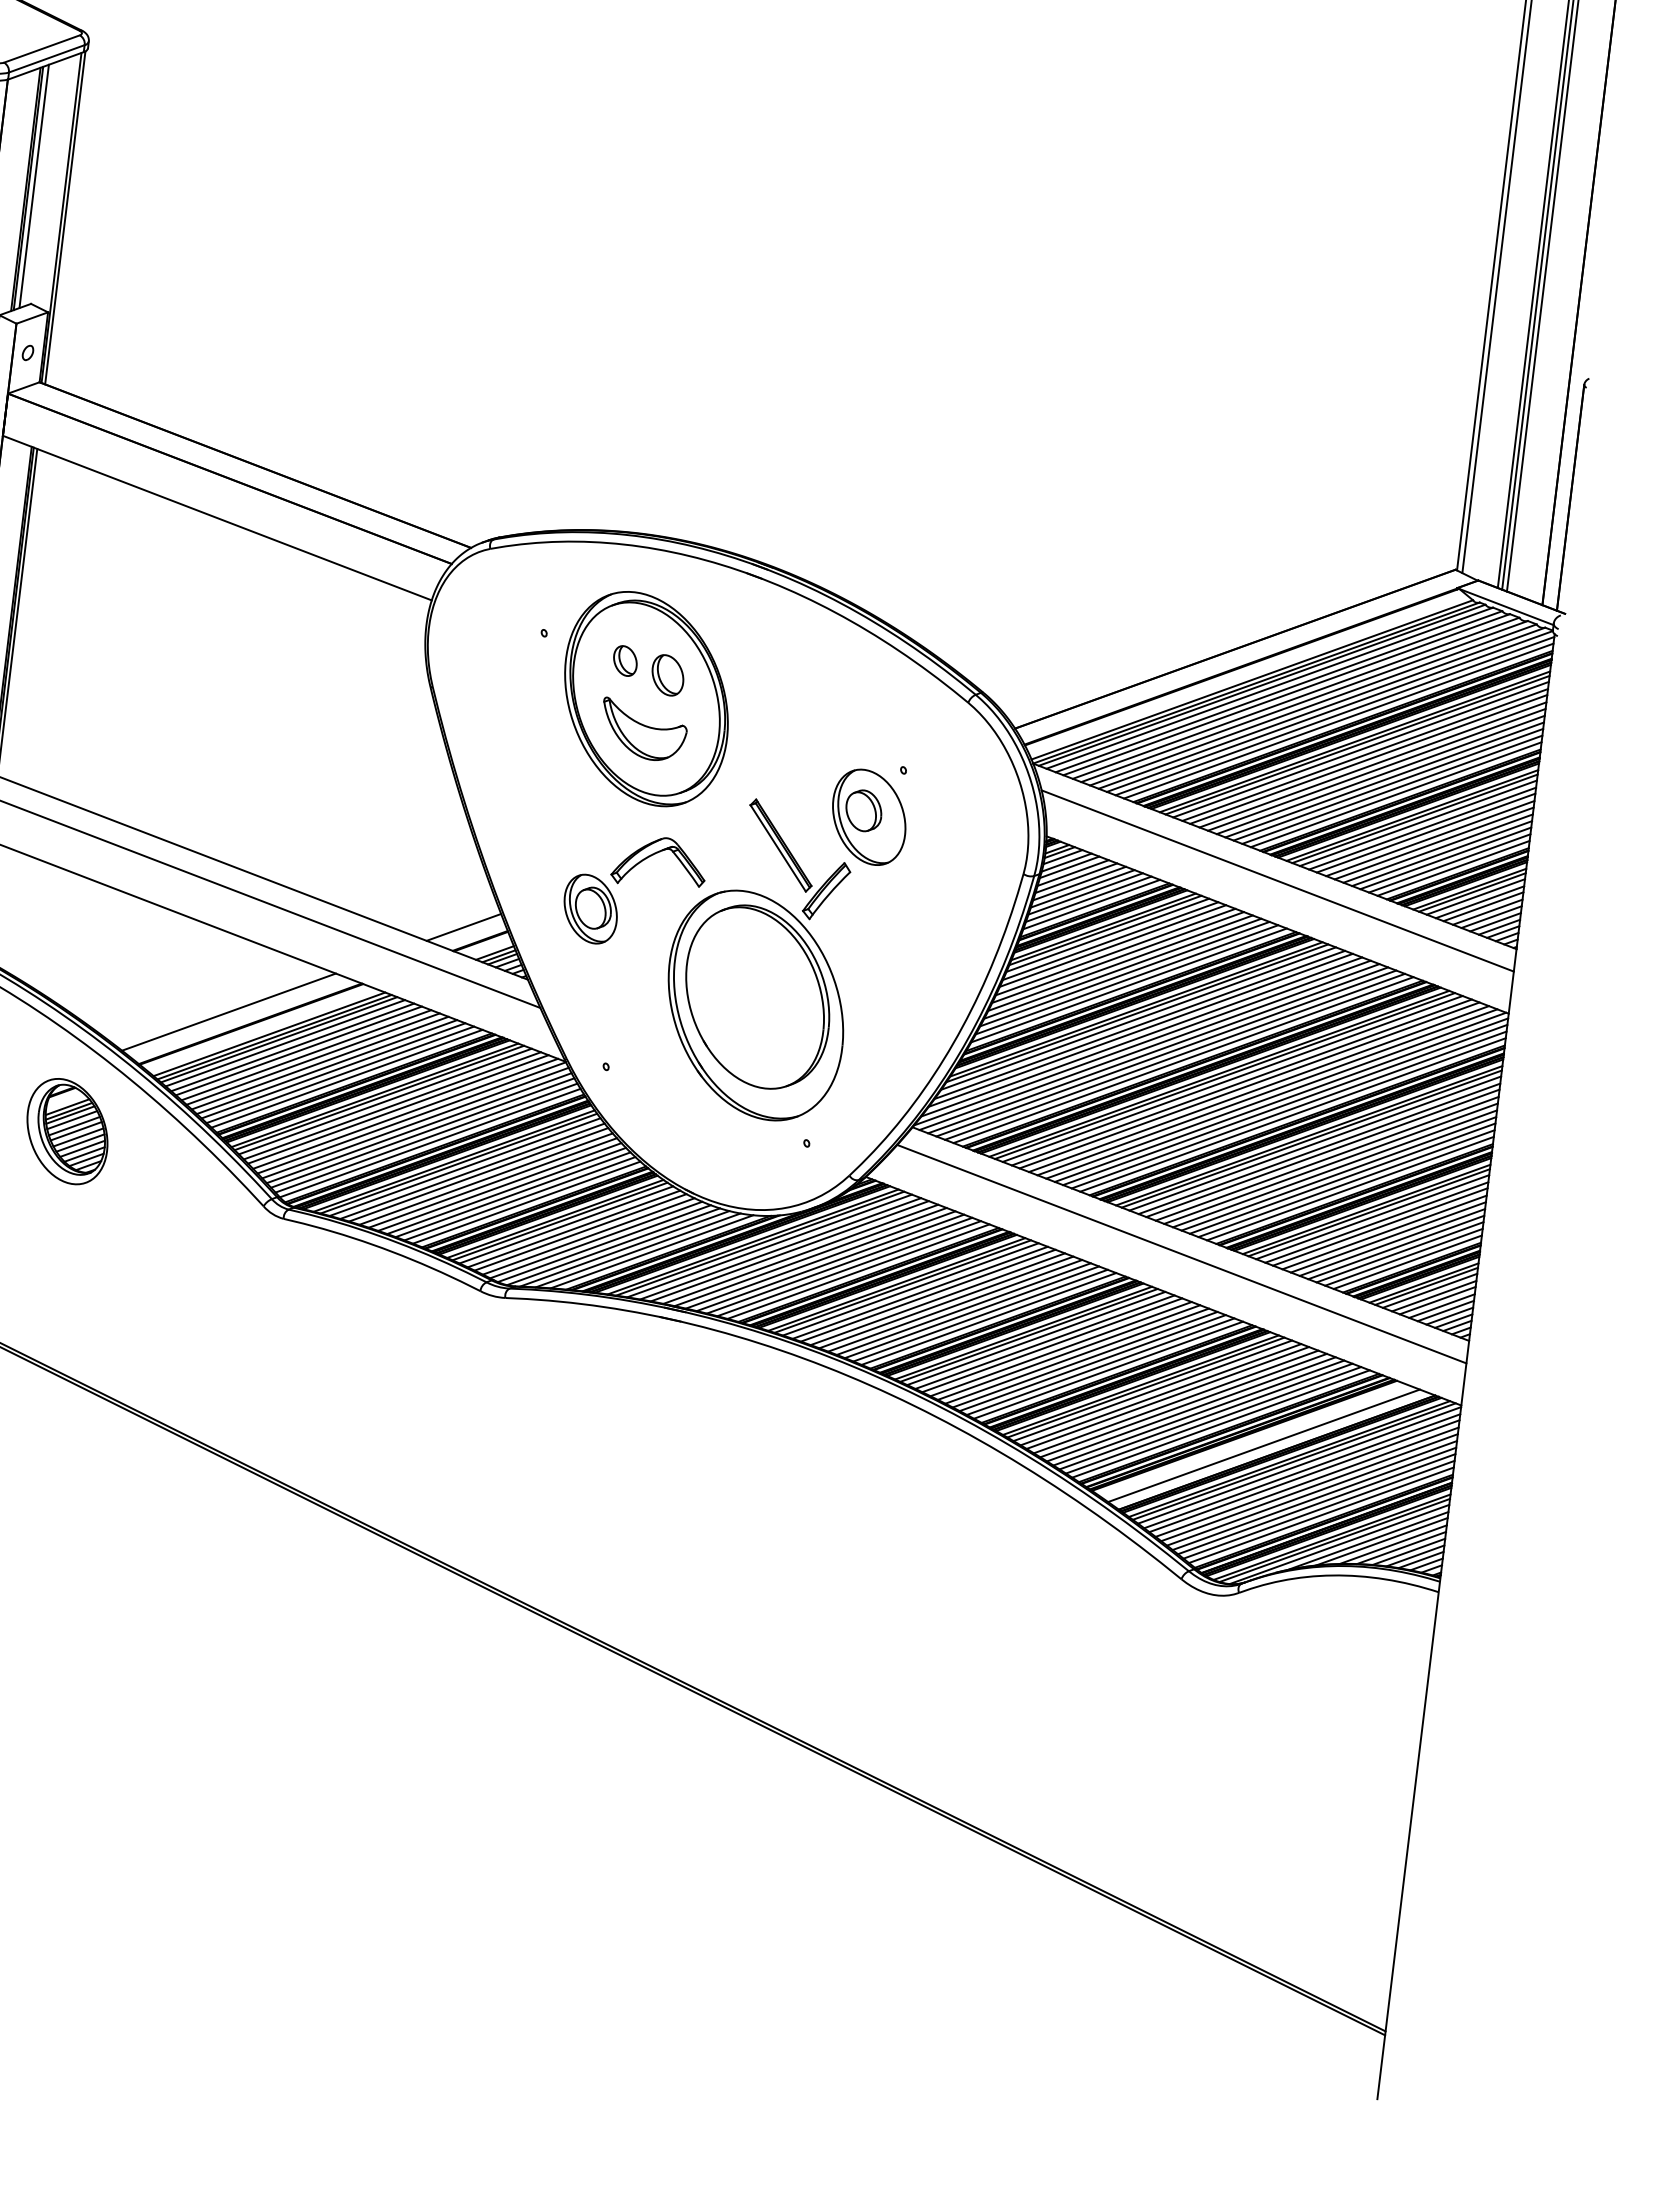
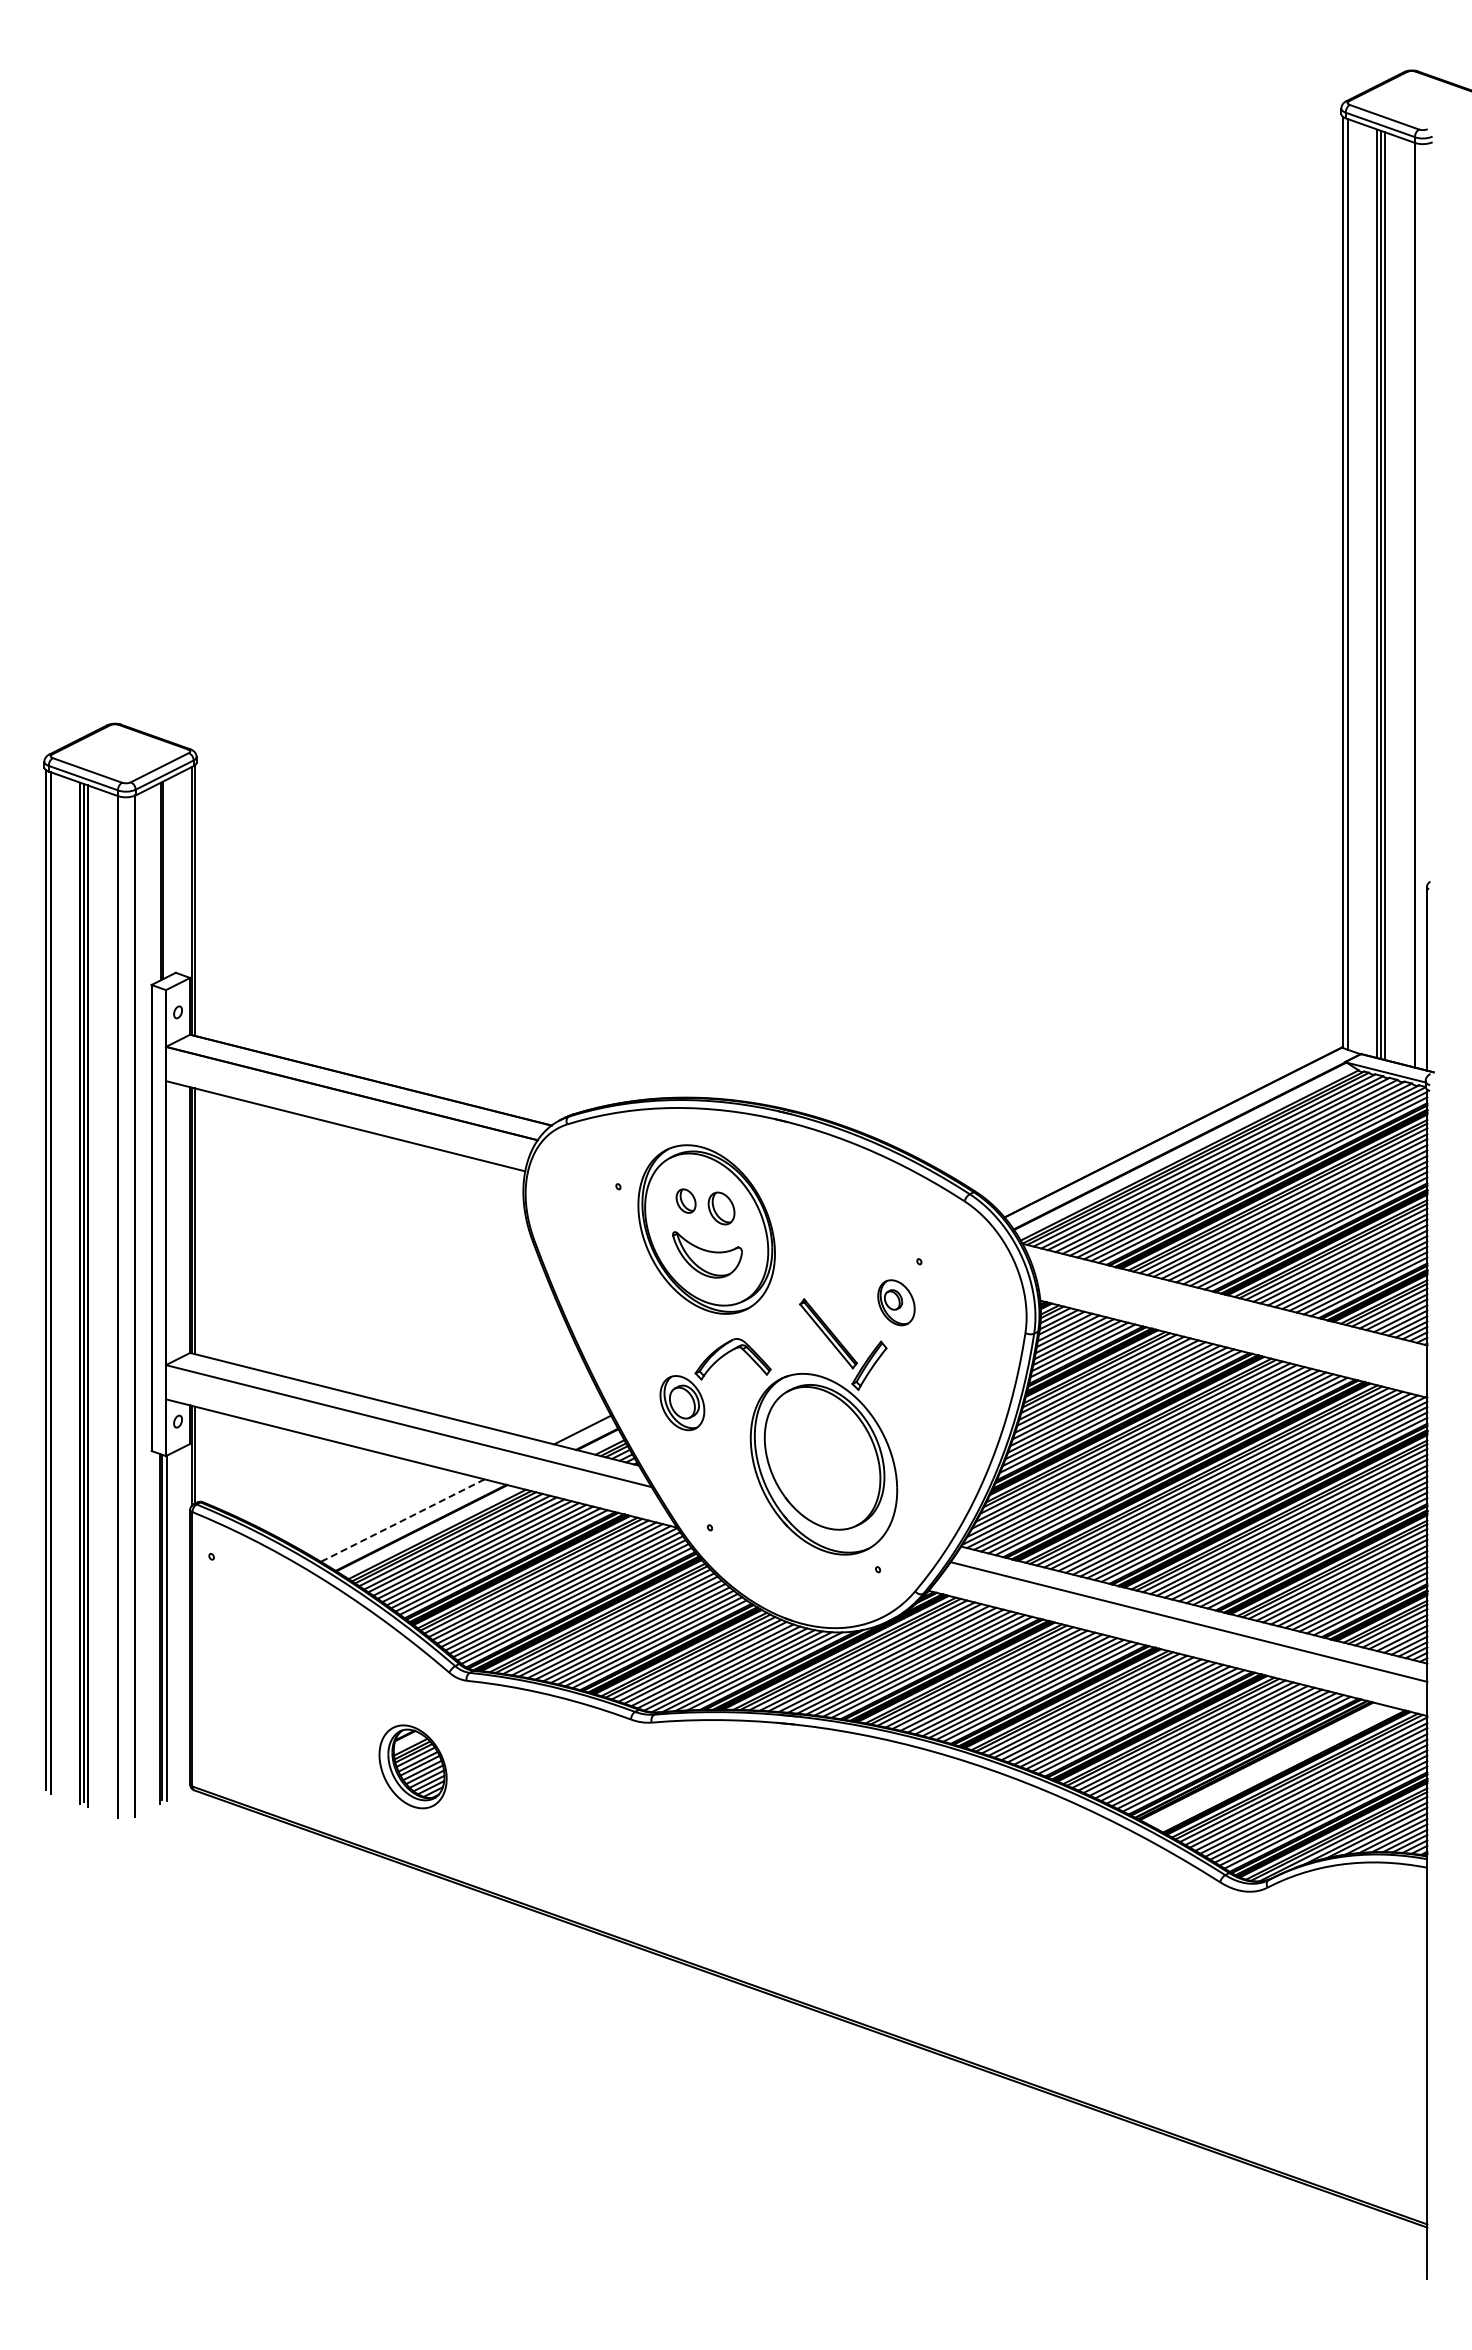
line: (33, 186) -> (166, 878), removed
part: (869, 817) -> (896, 1302), size x0.6
line: (1277, 880) -> (1229, 1313), removed
line: (228, 1011) -> (402, 1520), solid -> dashed
part: (66, 1131) -> (412, 1766), moved
line: (1264, 1445) -> (1273, 1767), removed

